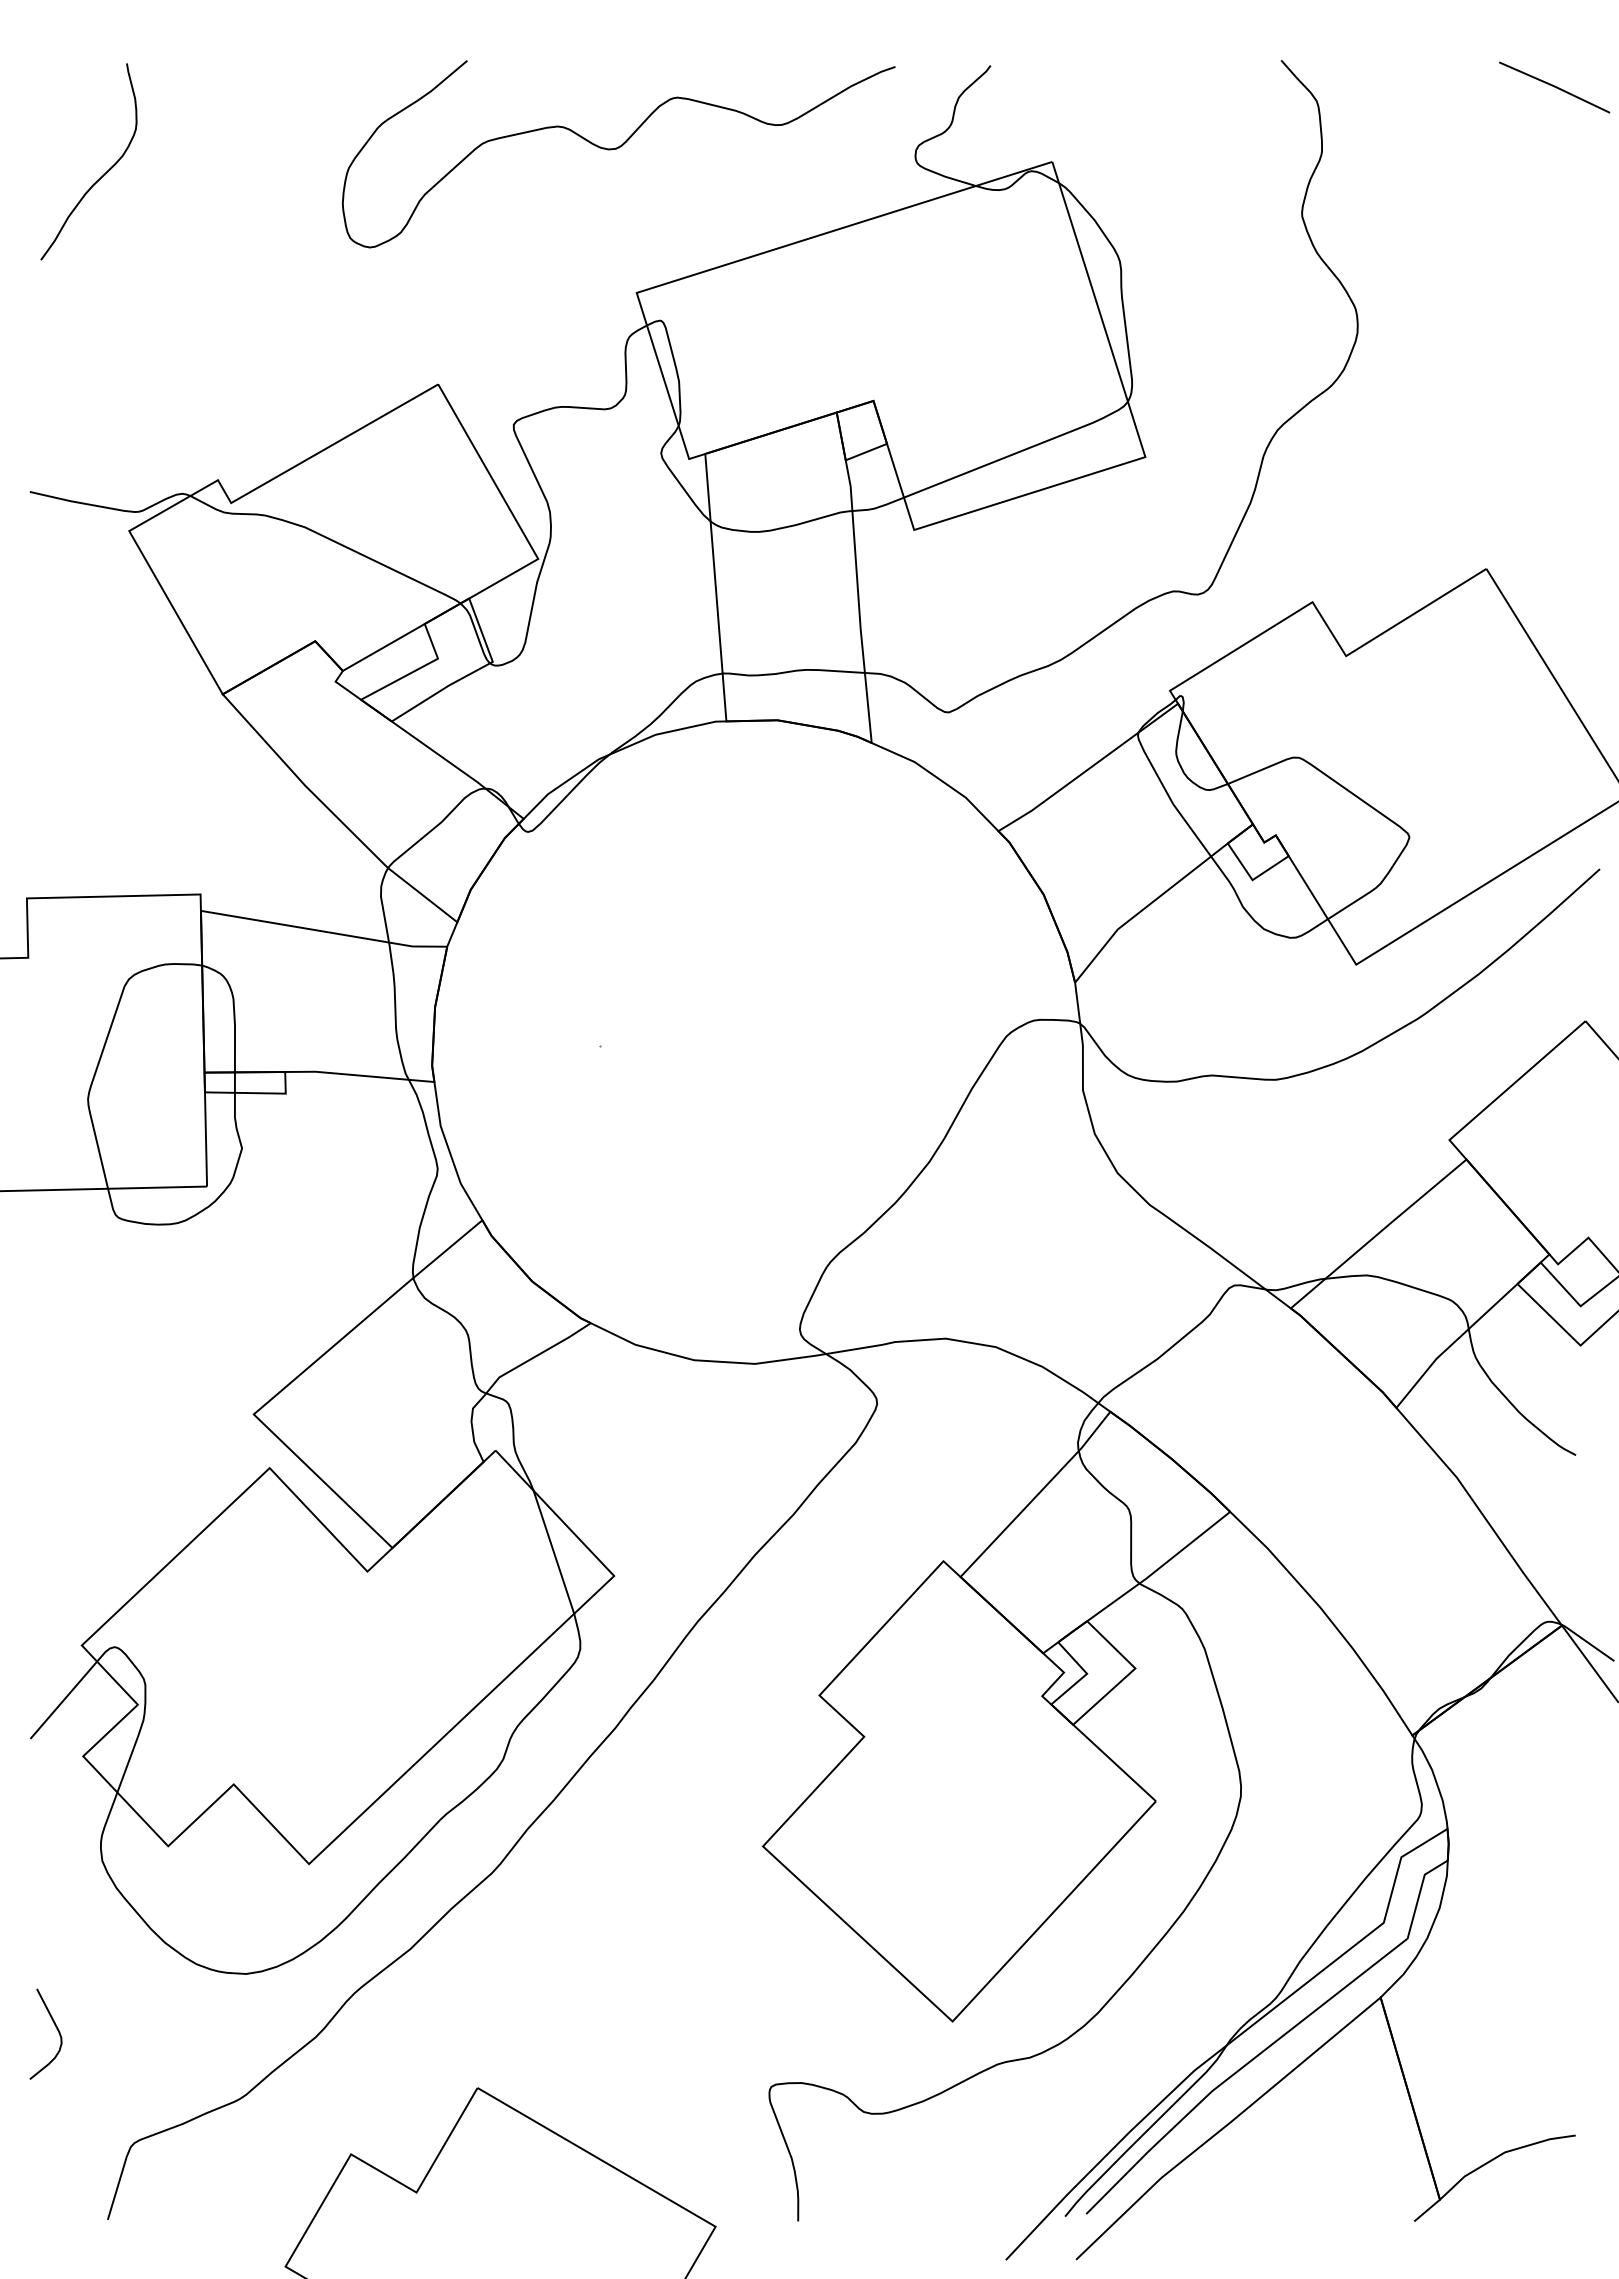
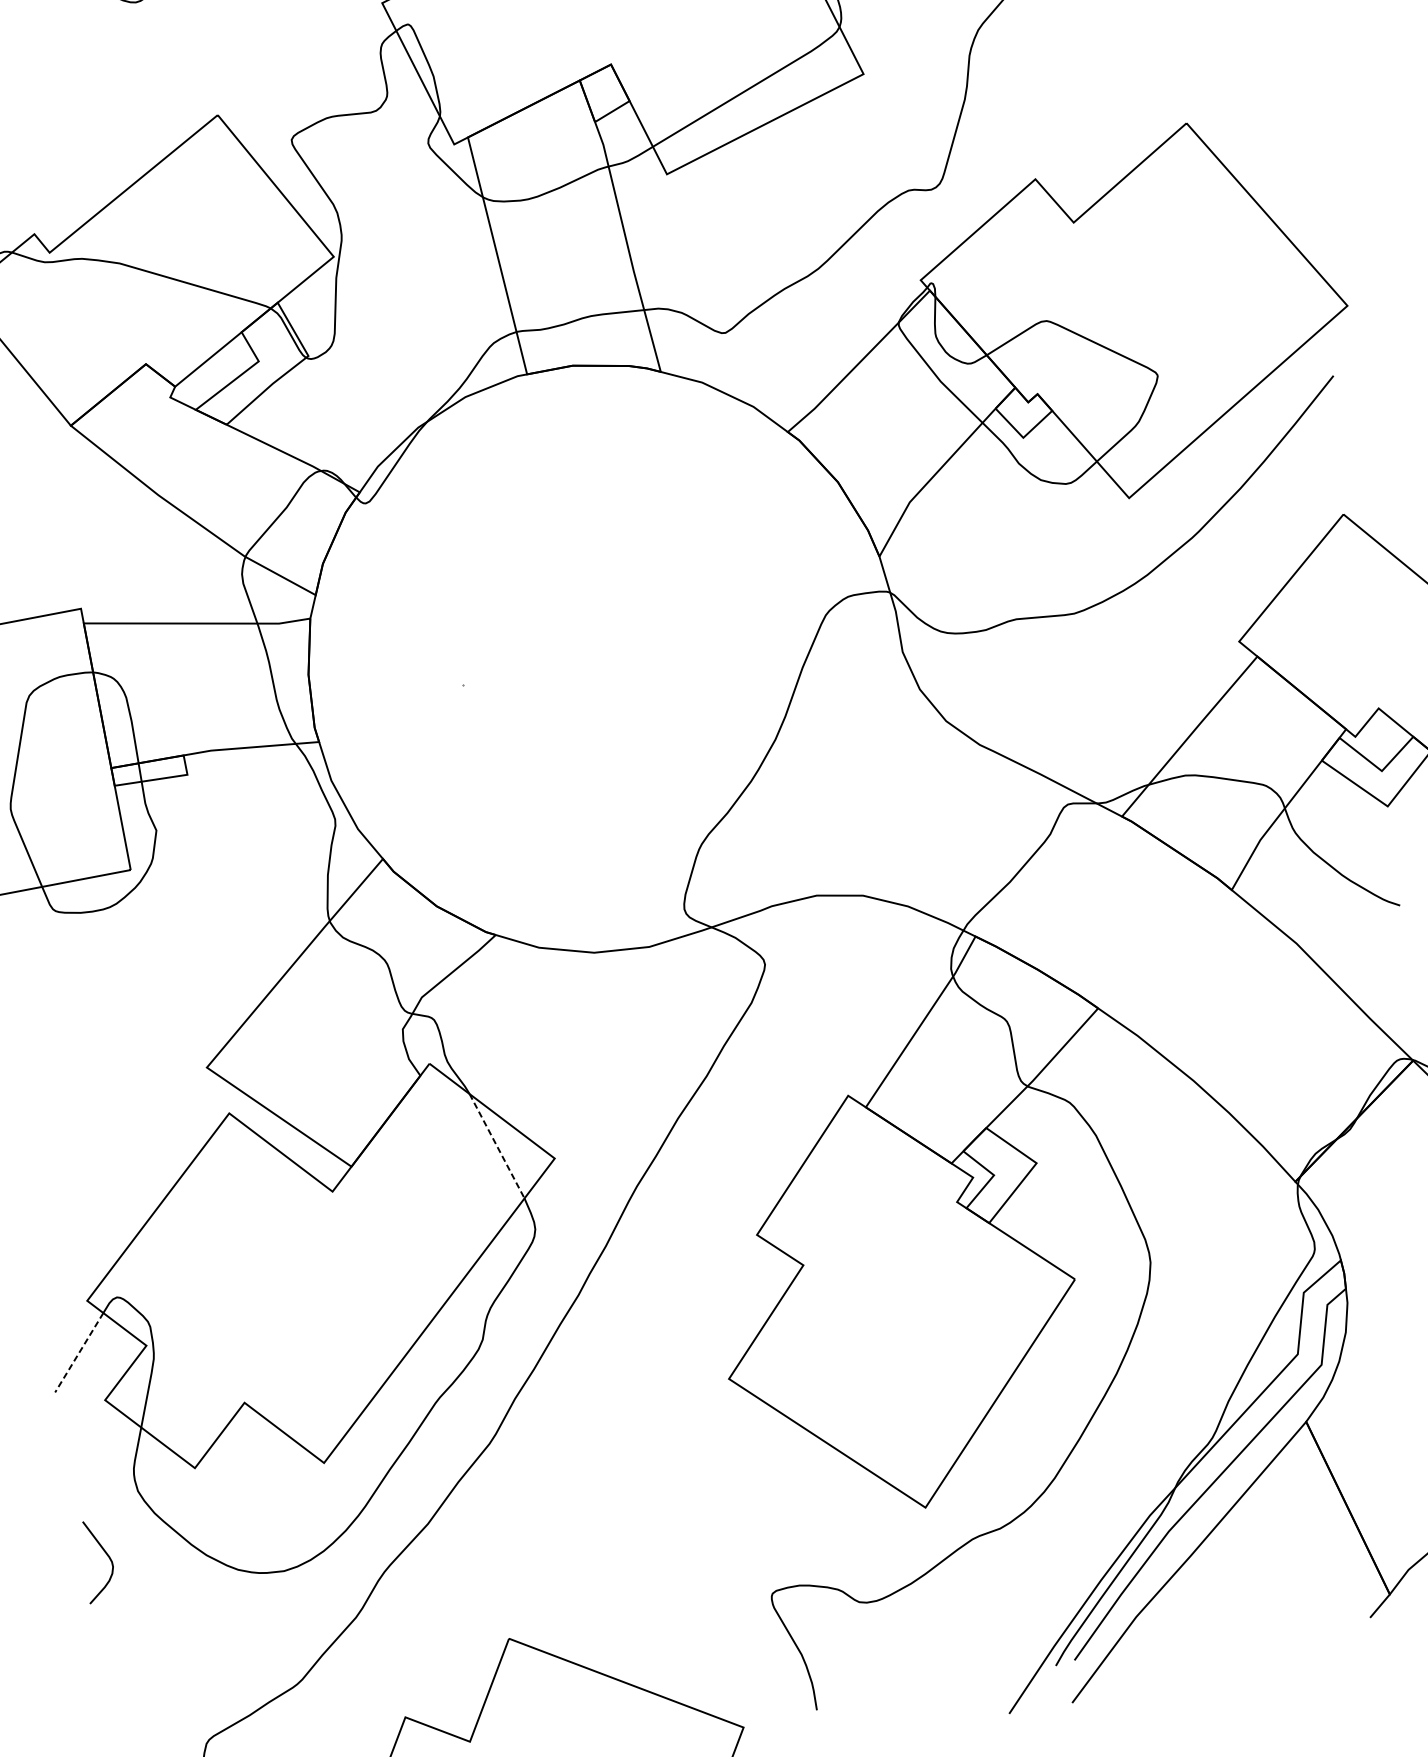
line: (553, 1552) -> (496, 1146), solid -> dashed
line: (63, 1700) -> (79, 1353), solid -> dashed
curve: (55, 2027) -> (105, 1553), moved

